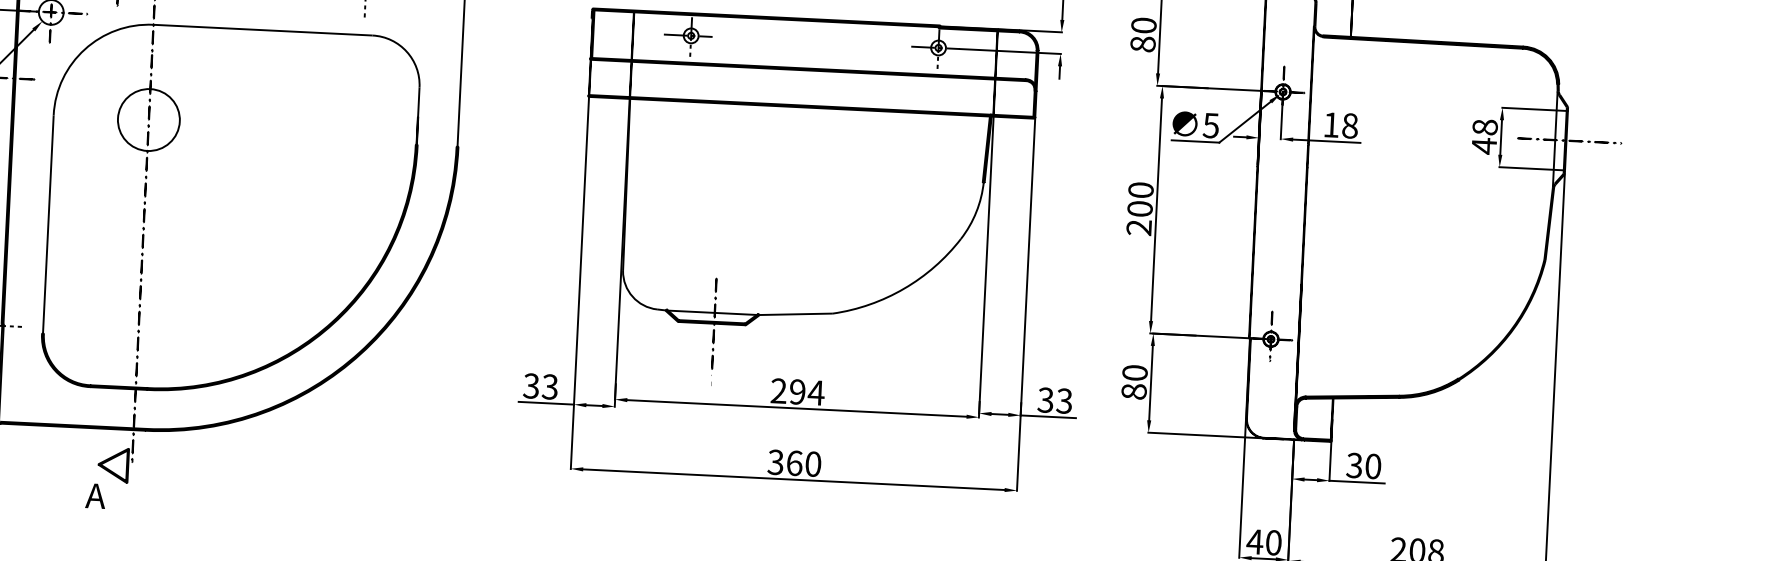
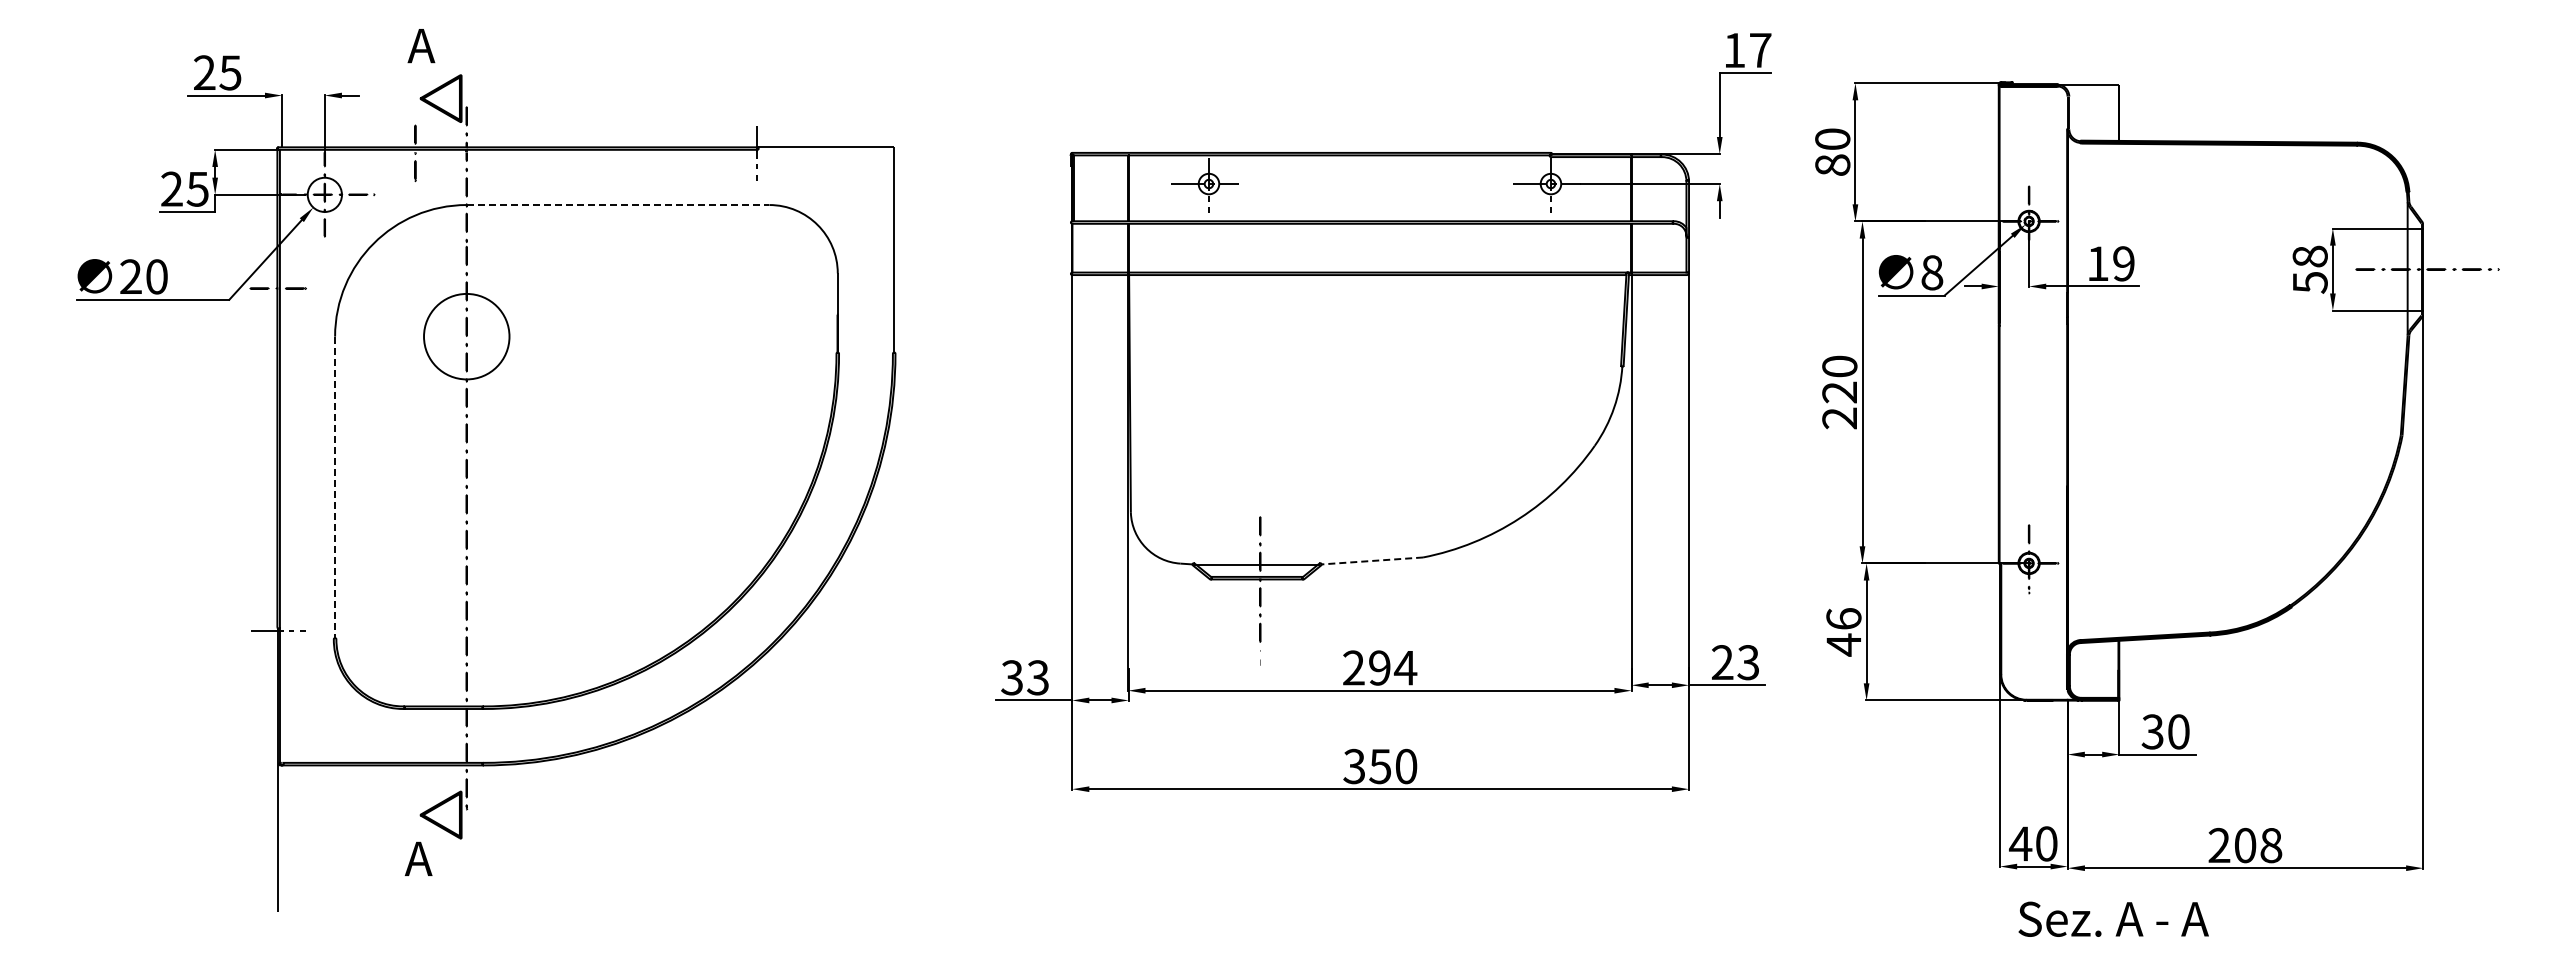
line: (263, 30) -> (618, 205), solid -> dashed
text: (1211, 125) -> (1932, 272), 5 -> 8
text: (1349, 125) -> (2123, 263), 18 -> 19
text: (1484, 146) -> (2310, 282), 48 -> 58
text: (1139, 208) -> (1839, 392), 200 -> 220
line: (48, 225) -> (335, 488), solid -> dashed
line: (795, 314) -> (1371, 561), solid -> dashed
text: (1134, 382) -> (1843, 632), 80 -> 46
text: (1045, 400) -> (1722, 662), 33 -> 23
text: (794, 463) -> (1380, 766), 360 -> 350

